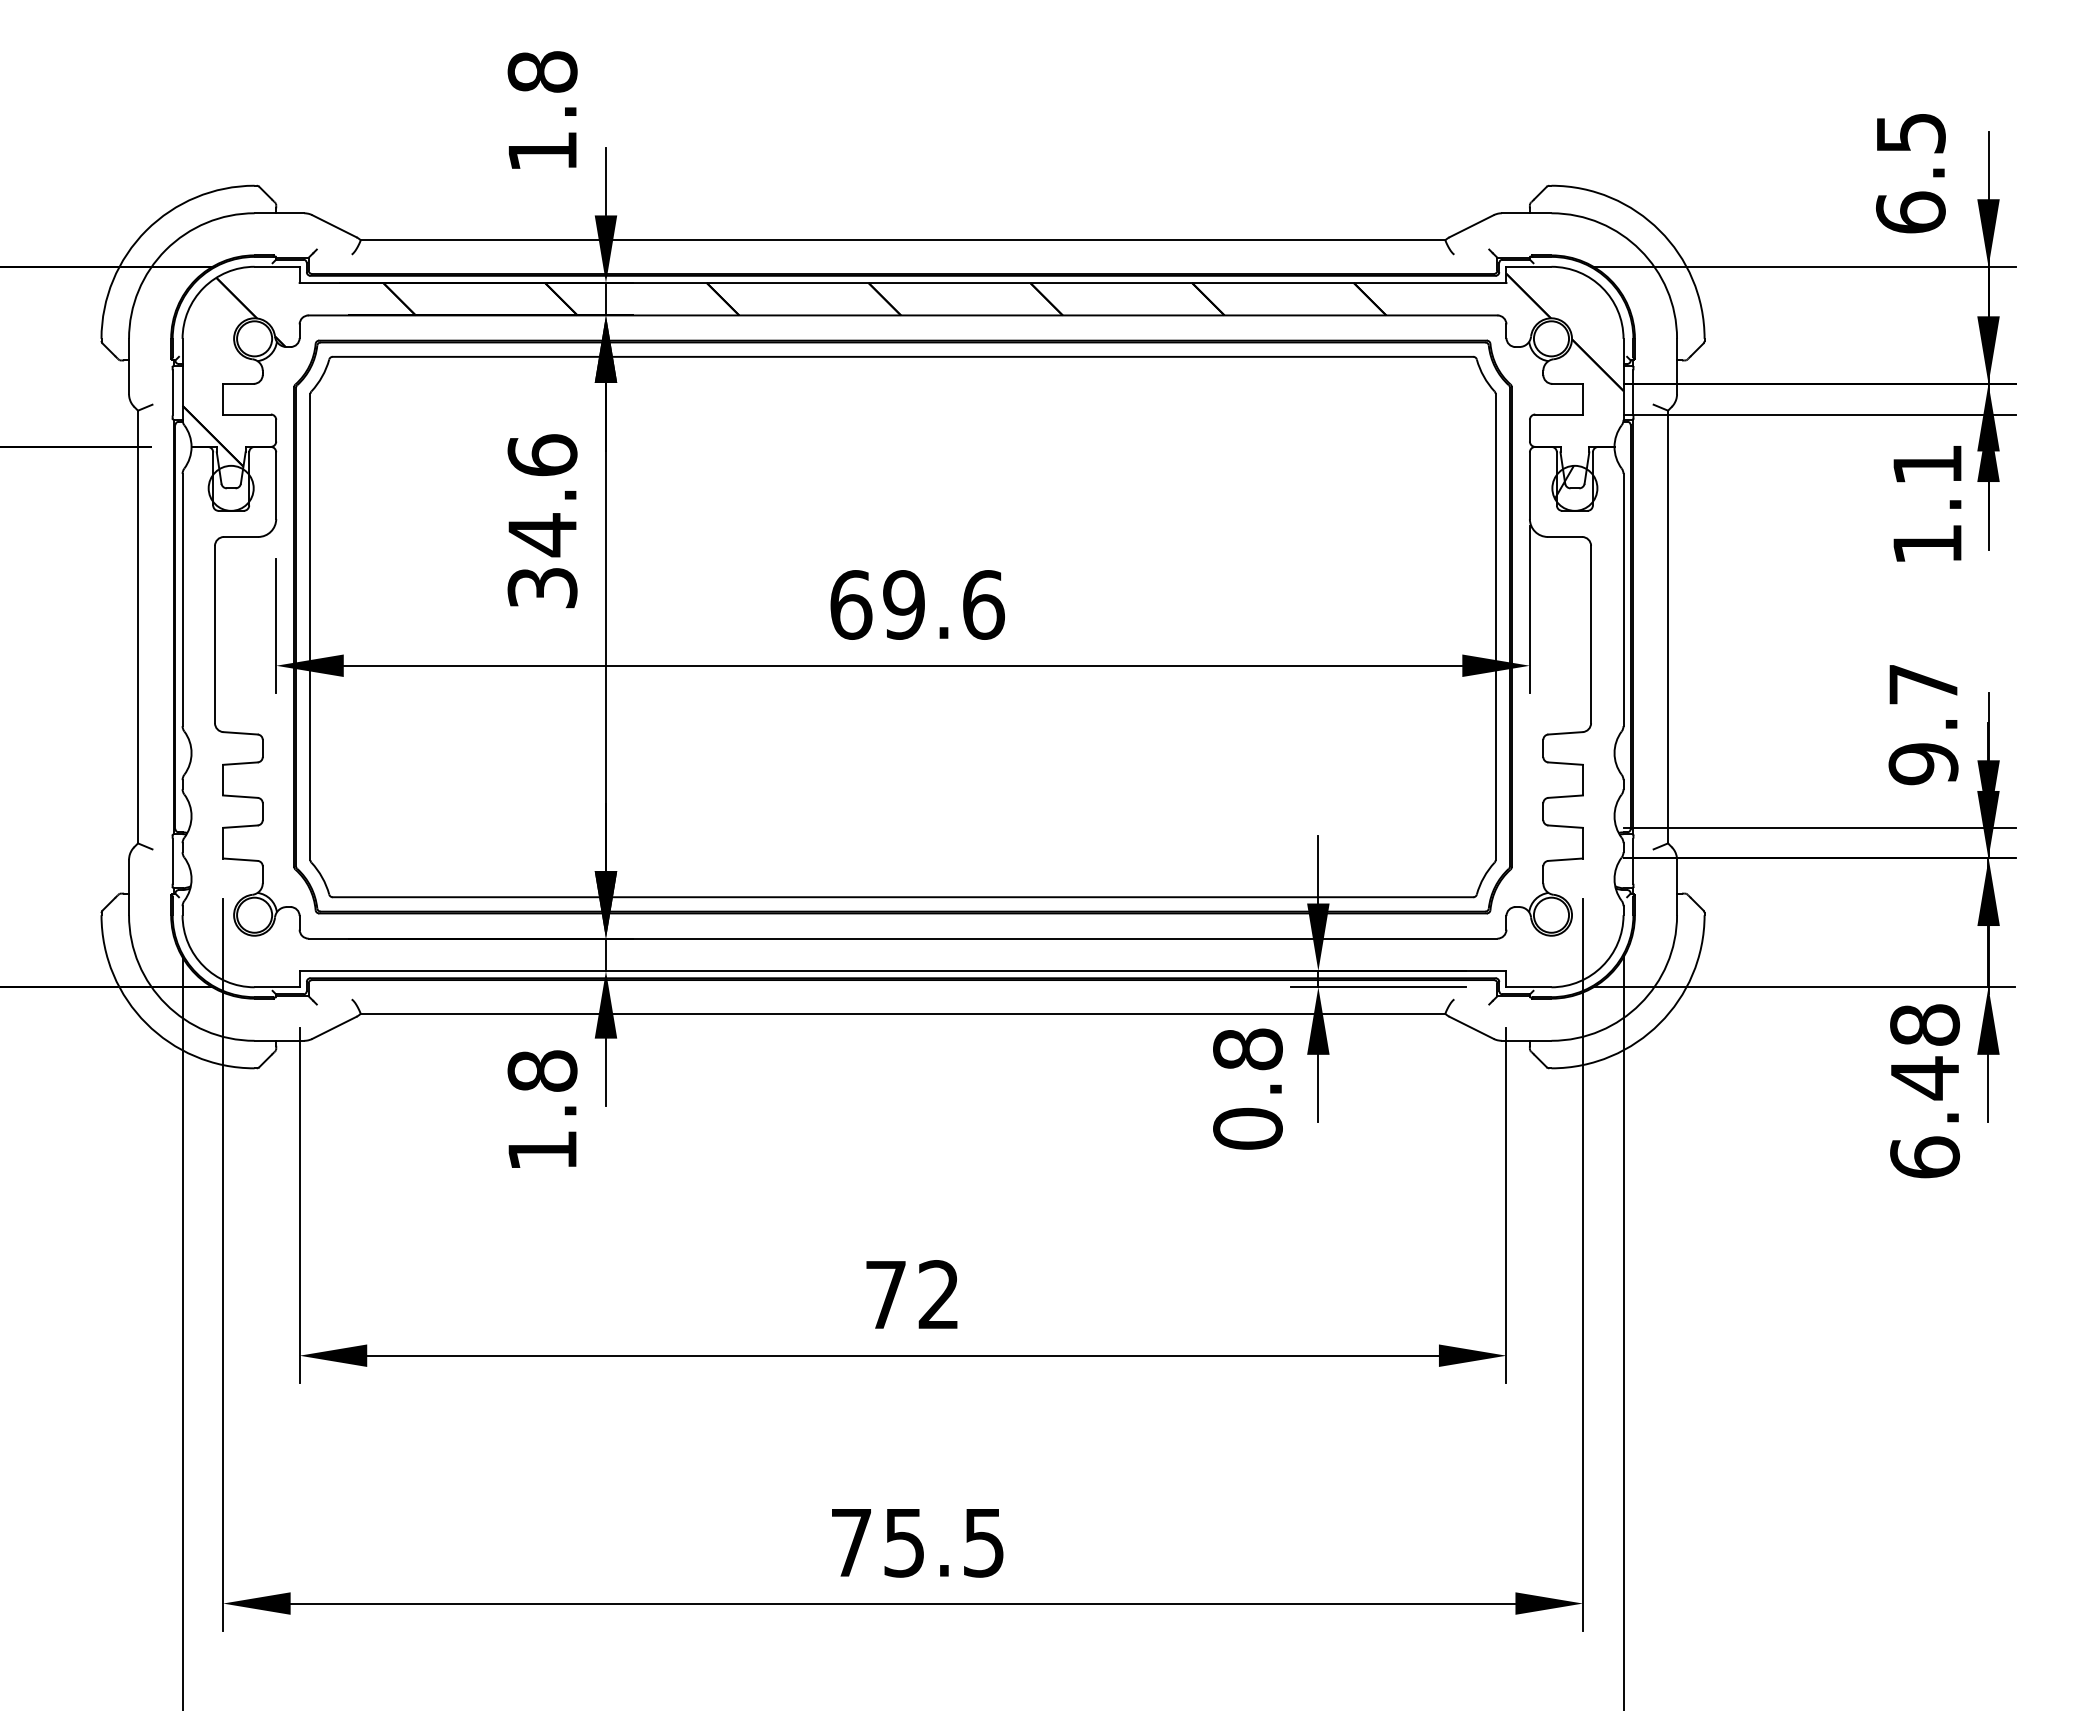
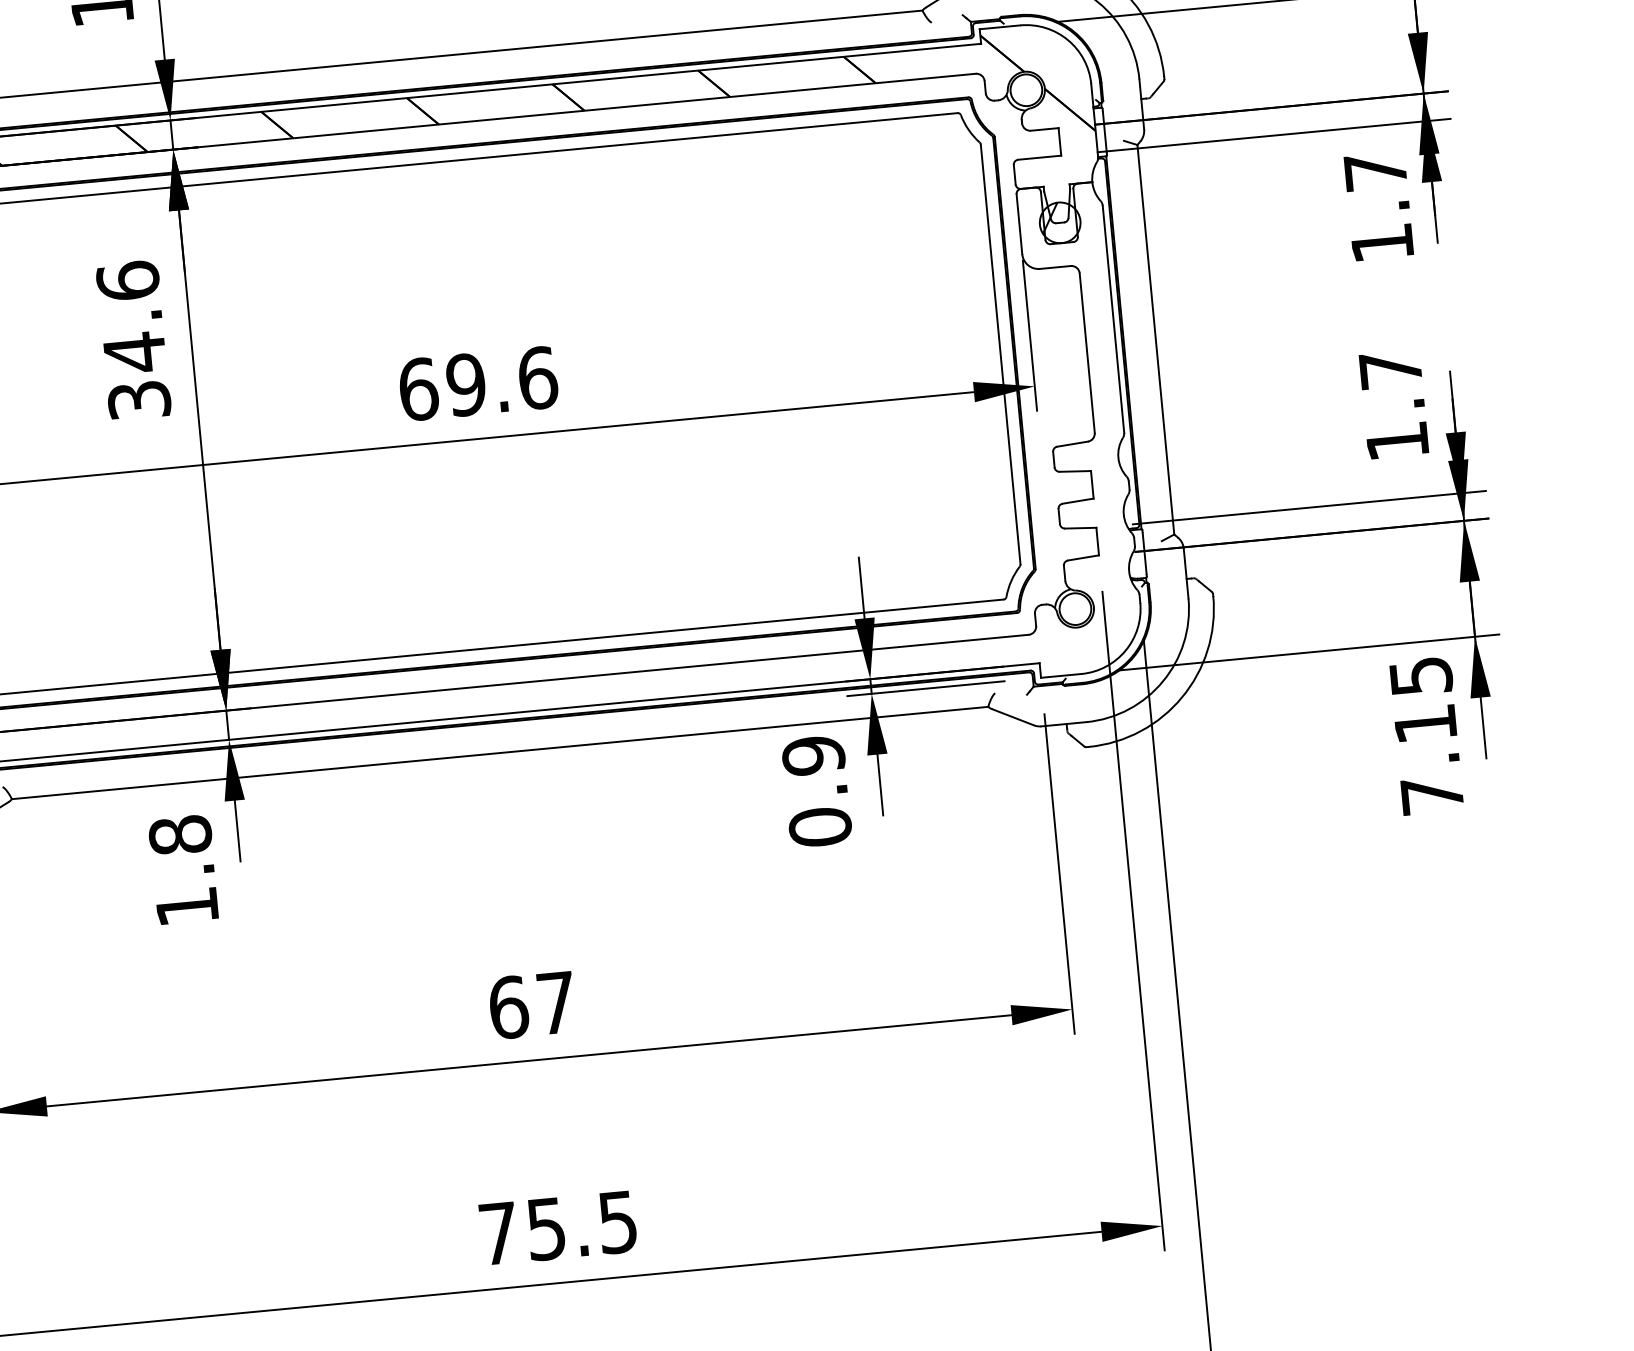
text: (1927, 464) -> (1375, 171), 1.1 -> 1.7
text: (1923, 764) -> (1397, 441), 9.7 -> 1.7
text: (1247, 1049) -> (813, 755), 0.8 -> 0.9
text: (1925, 1091) -> (1427, 735), 6.48 -> 7.15
text: (911, 1294) -> (531, 1004), 72 -> 67

